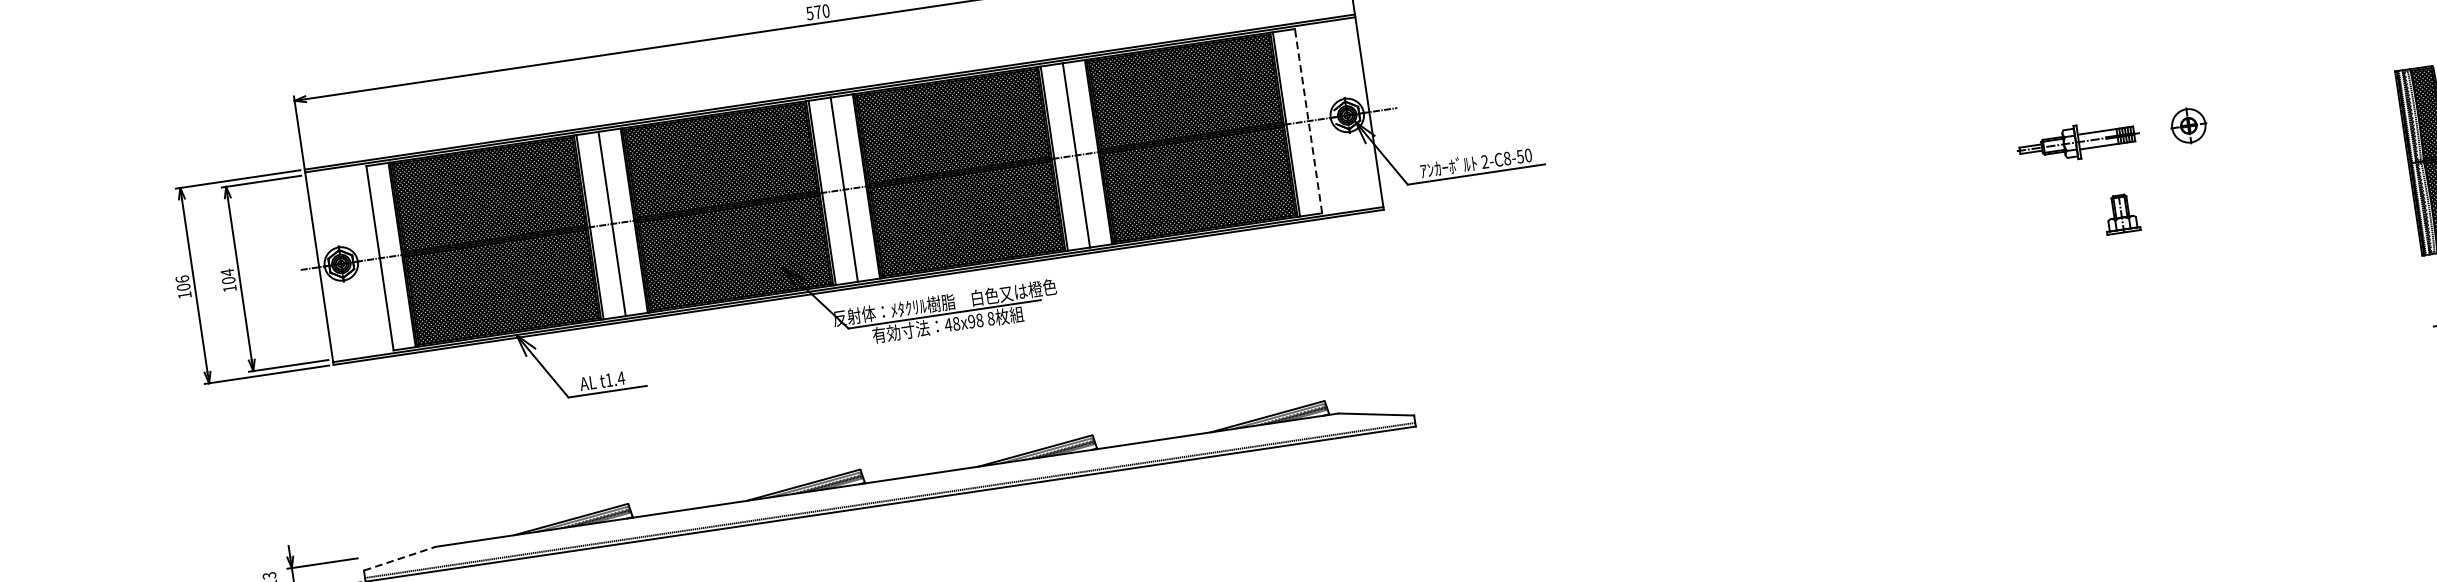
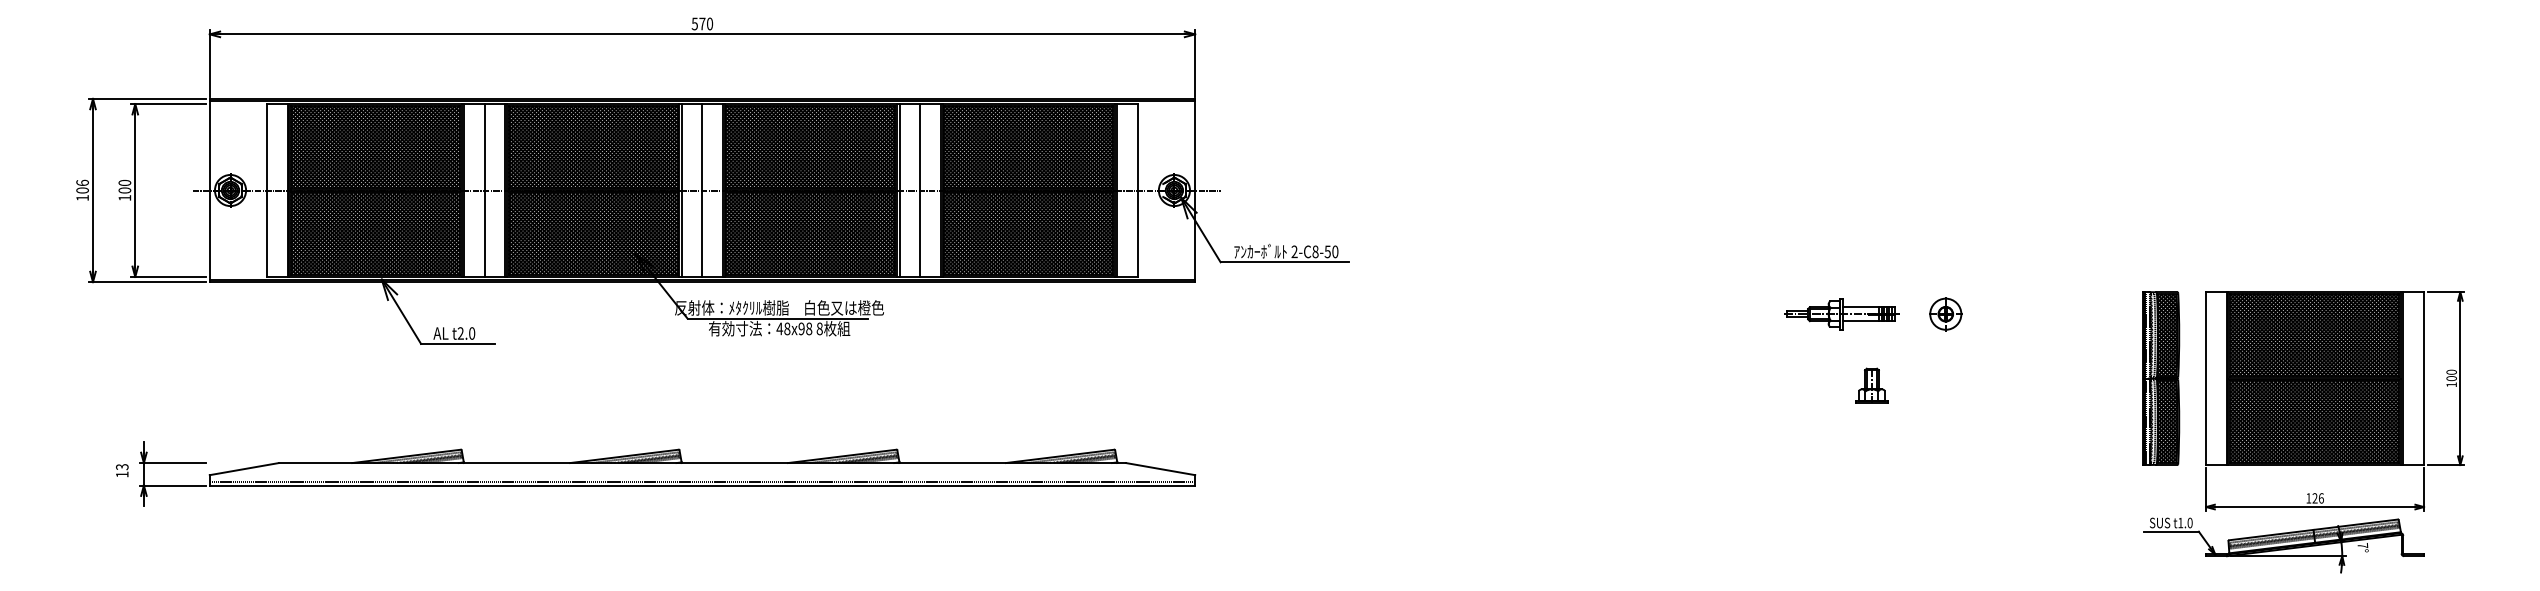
line: (1308, 121) -> (1138, 190), dashed -> solid
text: (227, 272) -> (124, 182), 104 -> 100
text: (615, 379) -> (466, 333), t1.4 -> t2.0
line: (400, 559) -> (244, 469), dashed -> solid

